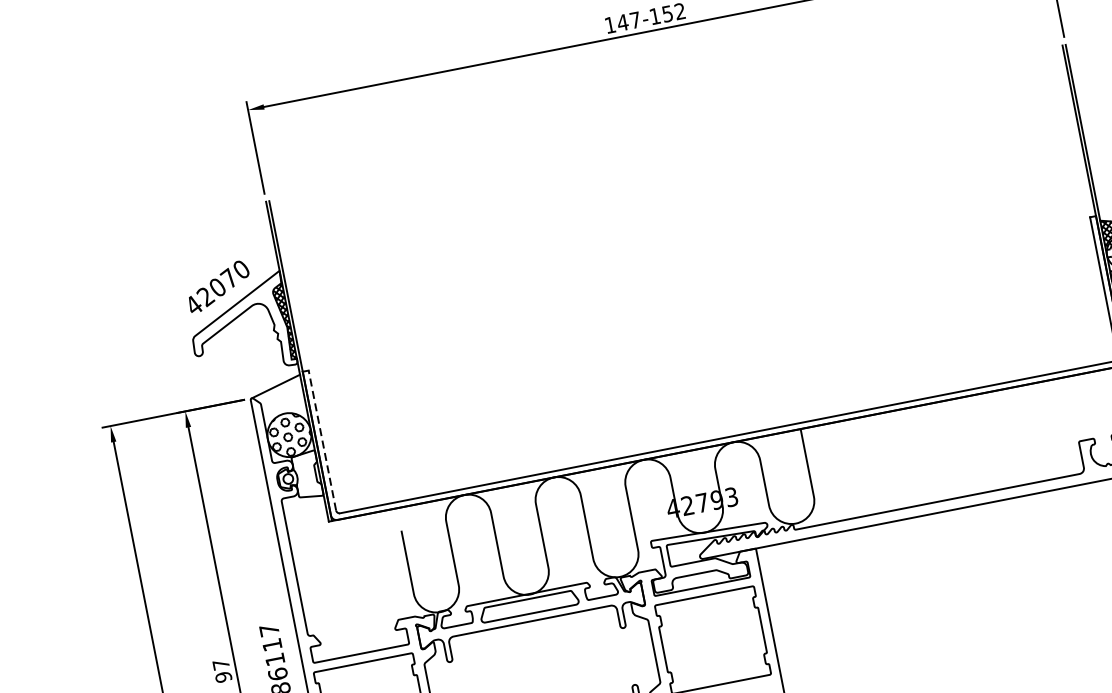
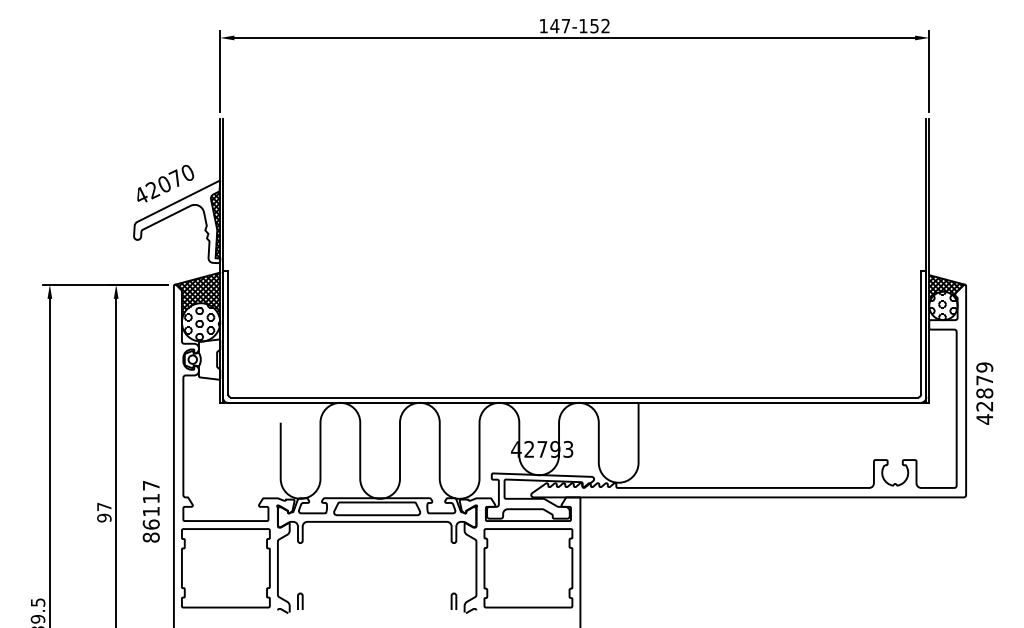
hatch: (279, 406) -> (197, 296), added
line: (322, 440) -> (228, 332), dashed -> solid

